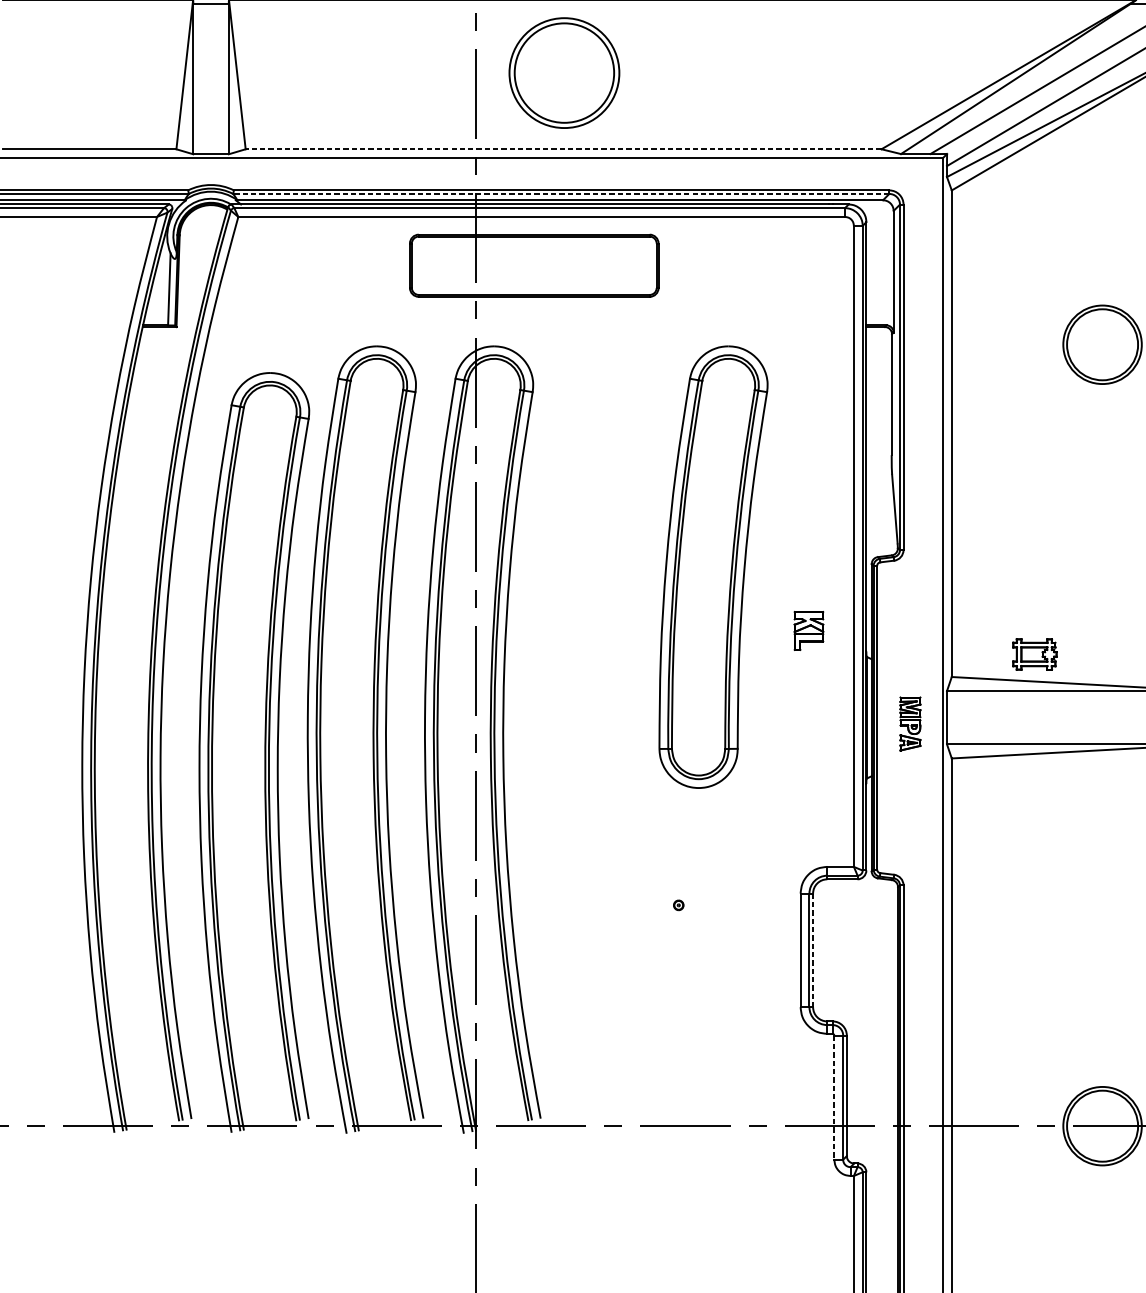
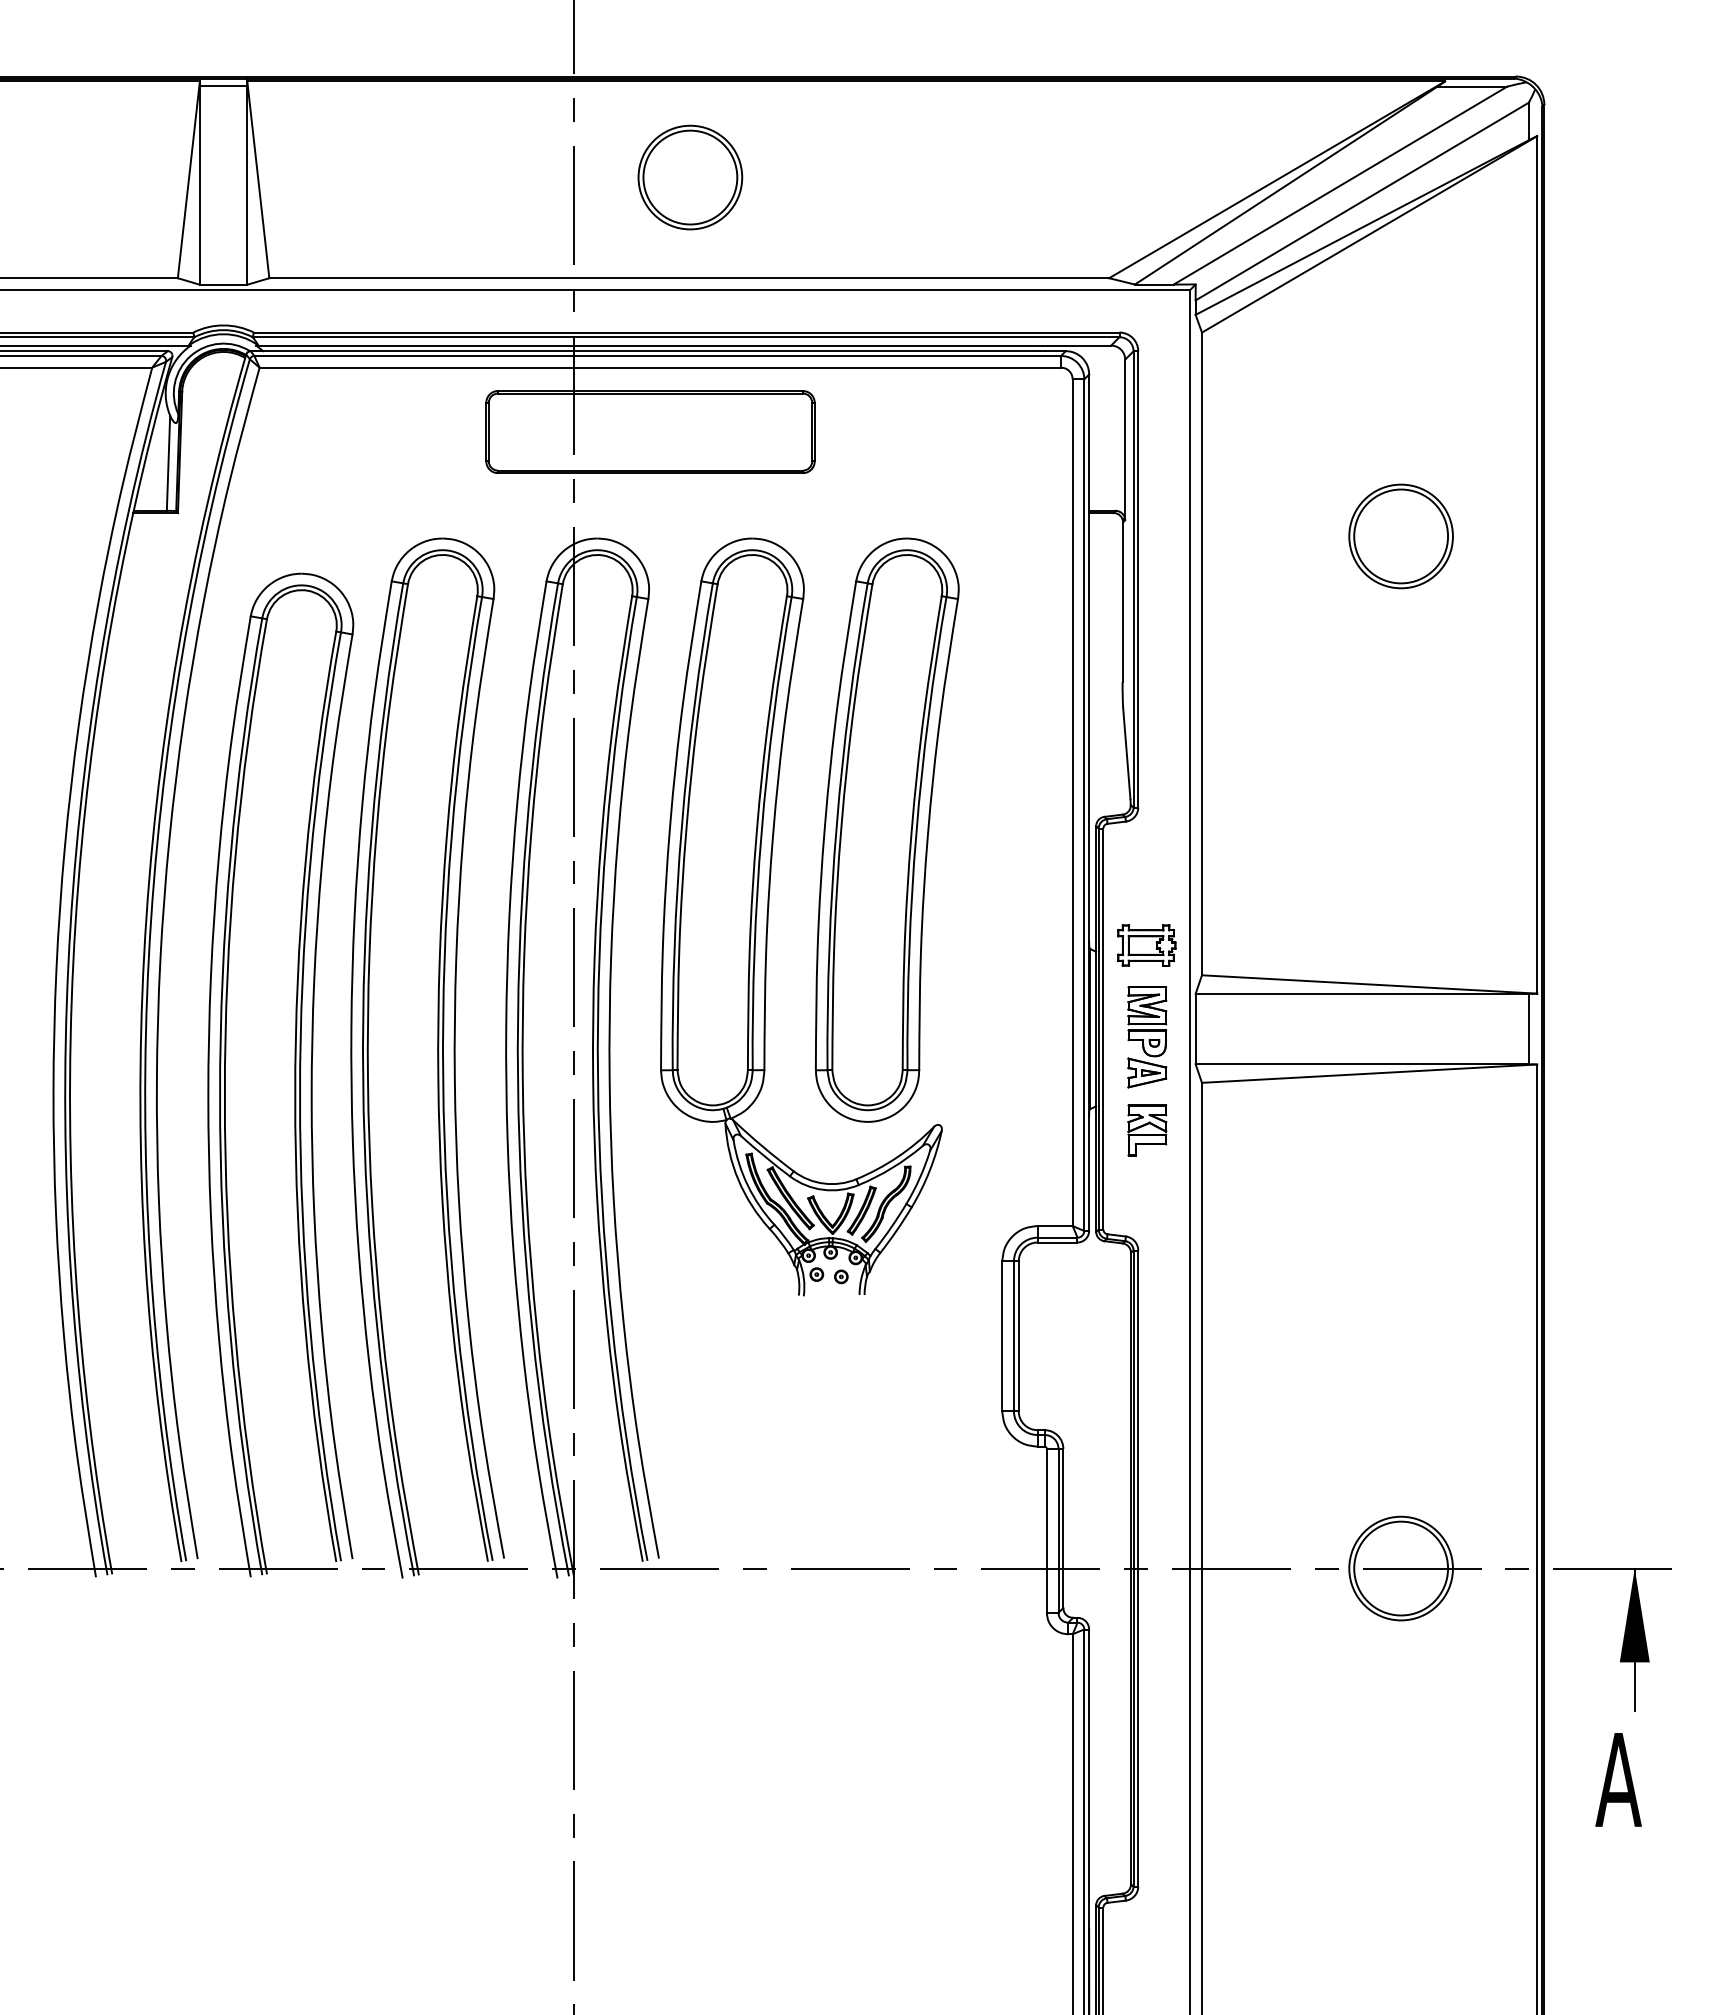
part: (564, 73) -> (690, 177), size x0.71
line: (563, 149) -> (689, 278), dashed -> solid
line: (560, 194) -> (685, 337), dashed -> solid
part: (809, 631) -> (1147, 1130), moved
part: (623, 632) -> (768, 916), added
part: (1034, 654) -> (1146, 945), moved
part: (910, 724) -> (1147, 1037), size x1.43
line: (812, 949) -> (1018, 1335), dashed -> solid
line: (834, 1097) -> (1046, 1530), dashed -> solid

